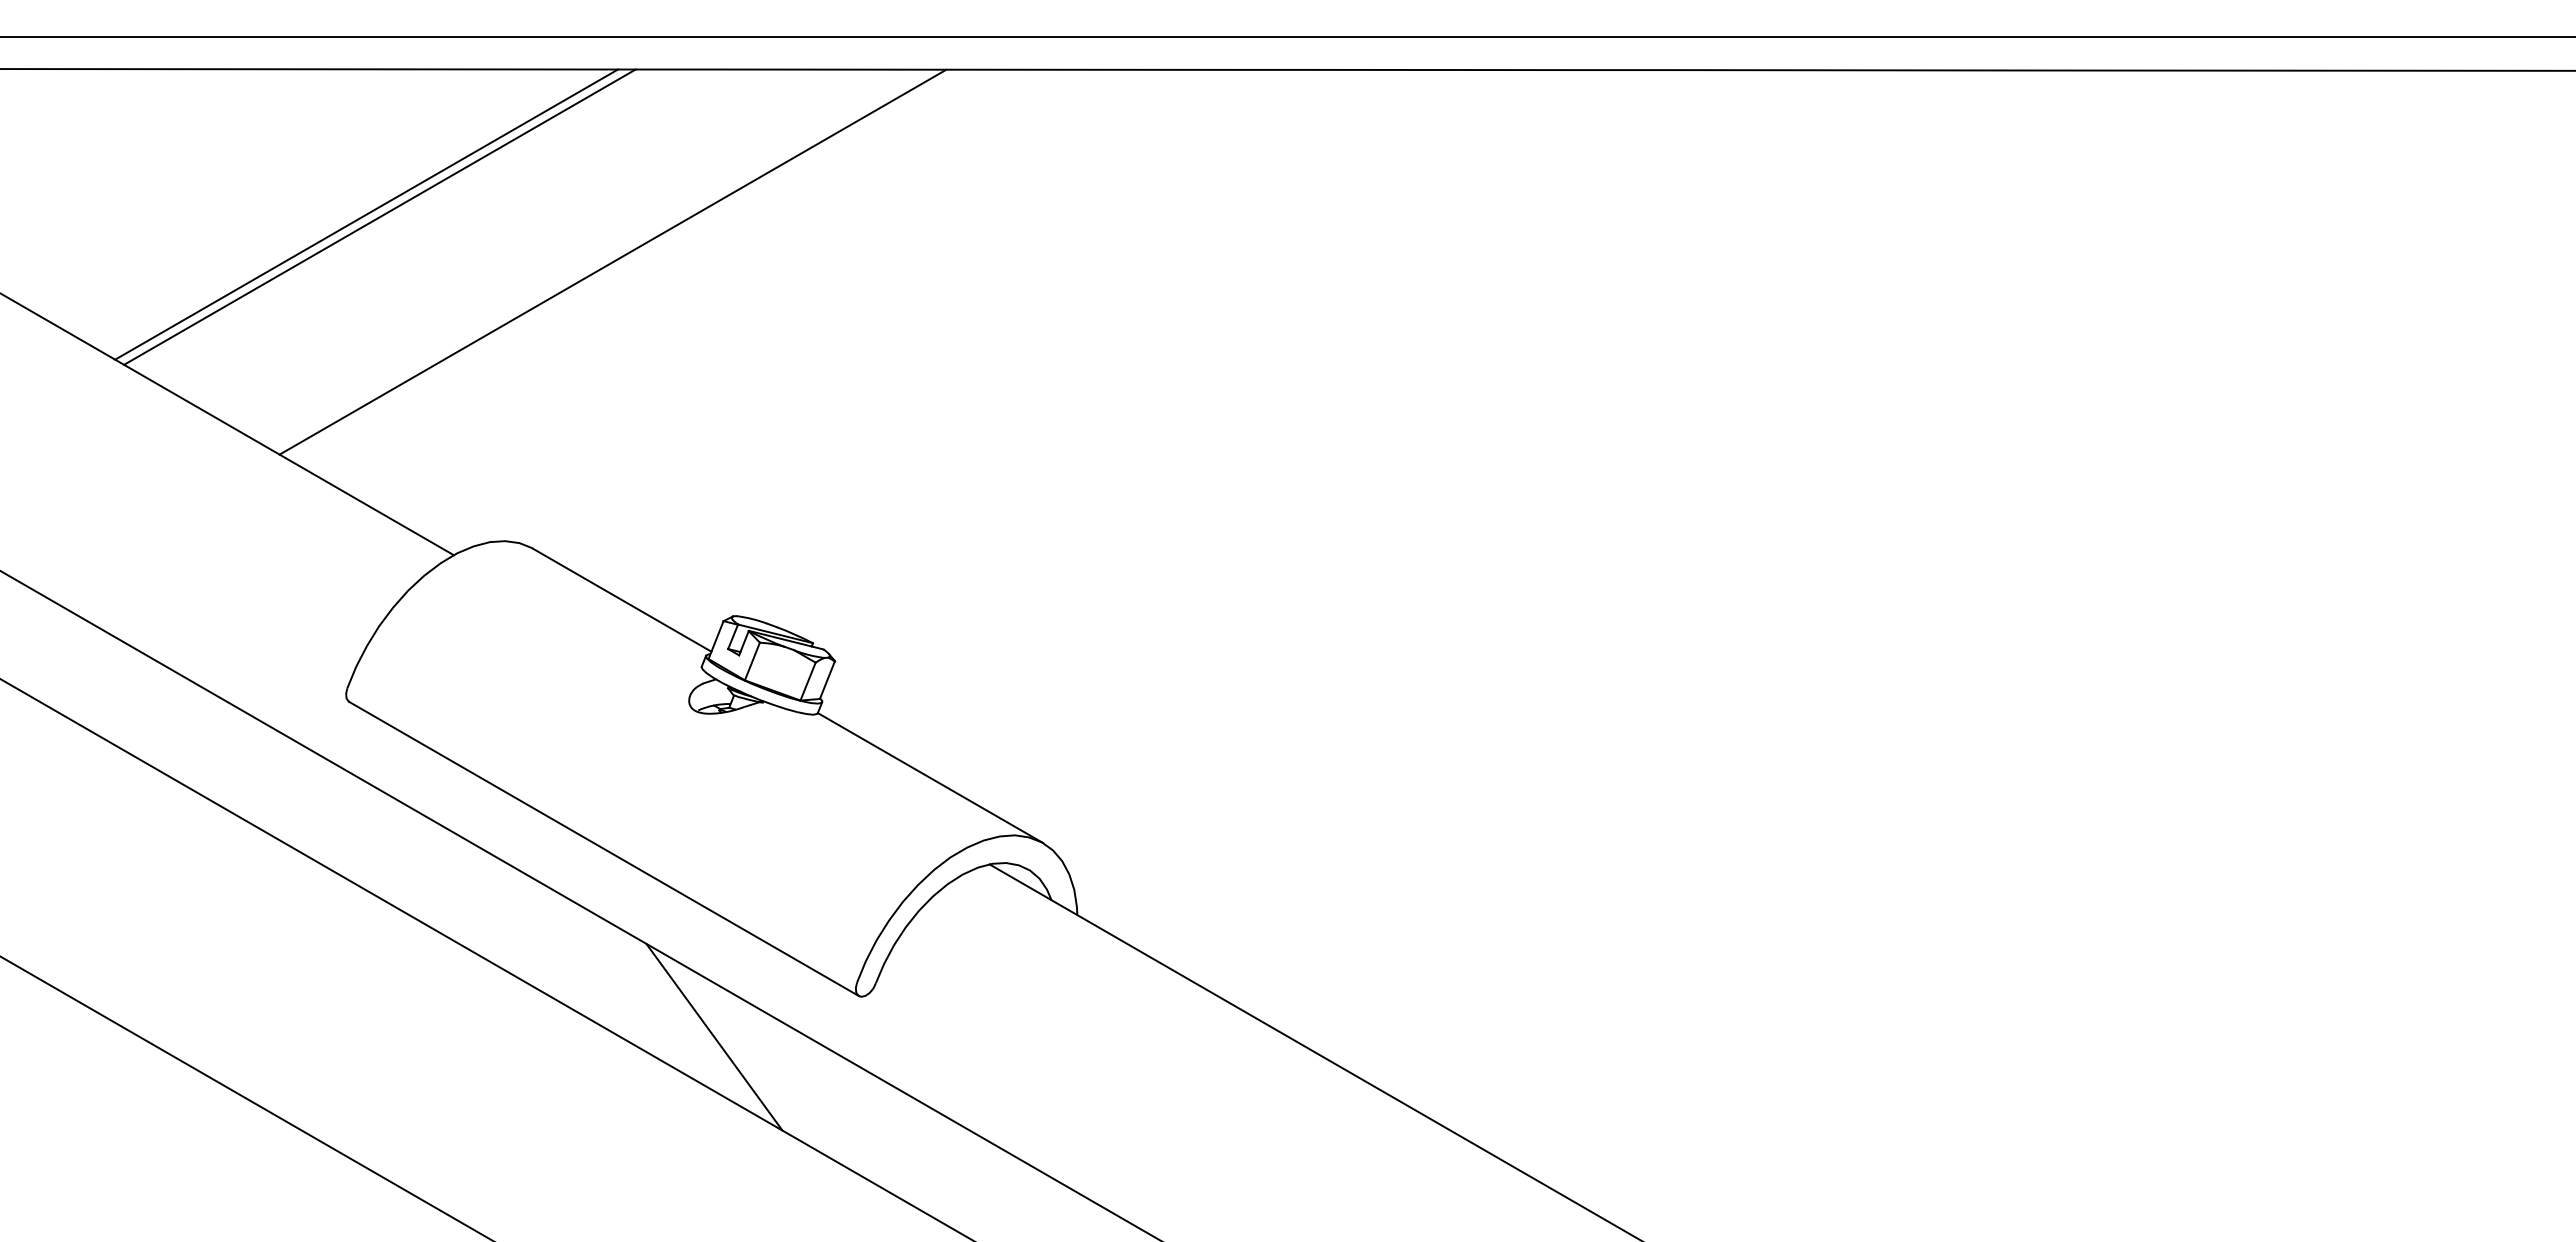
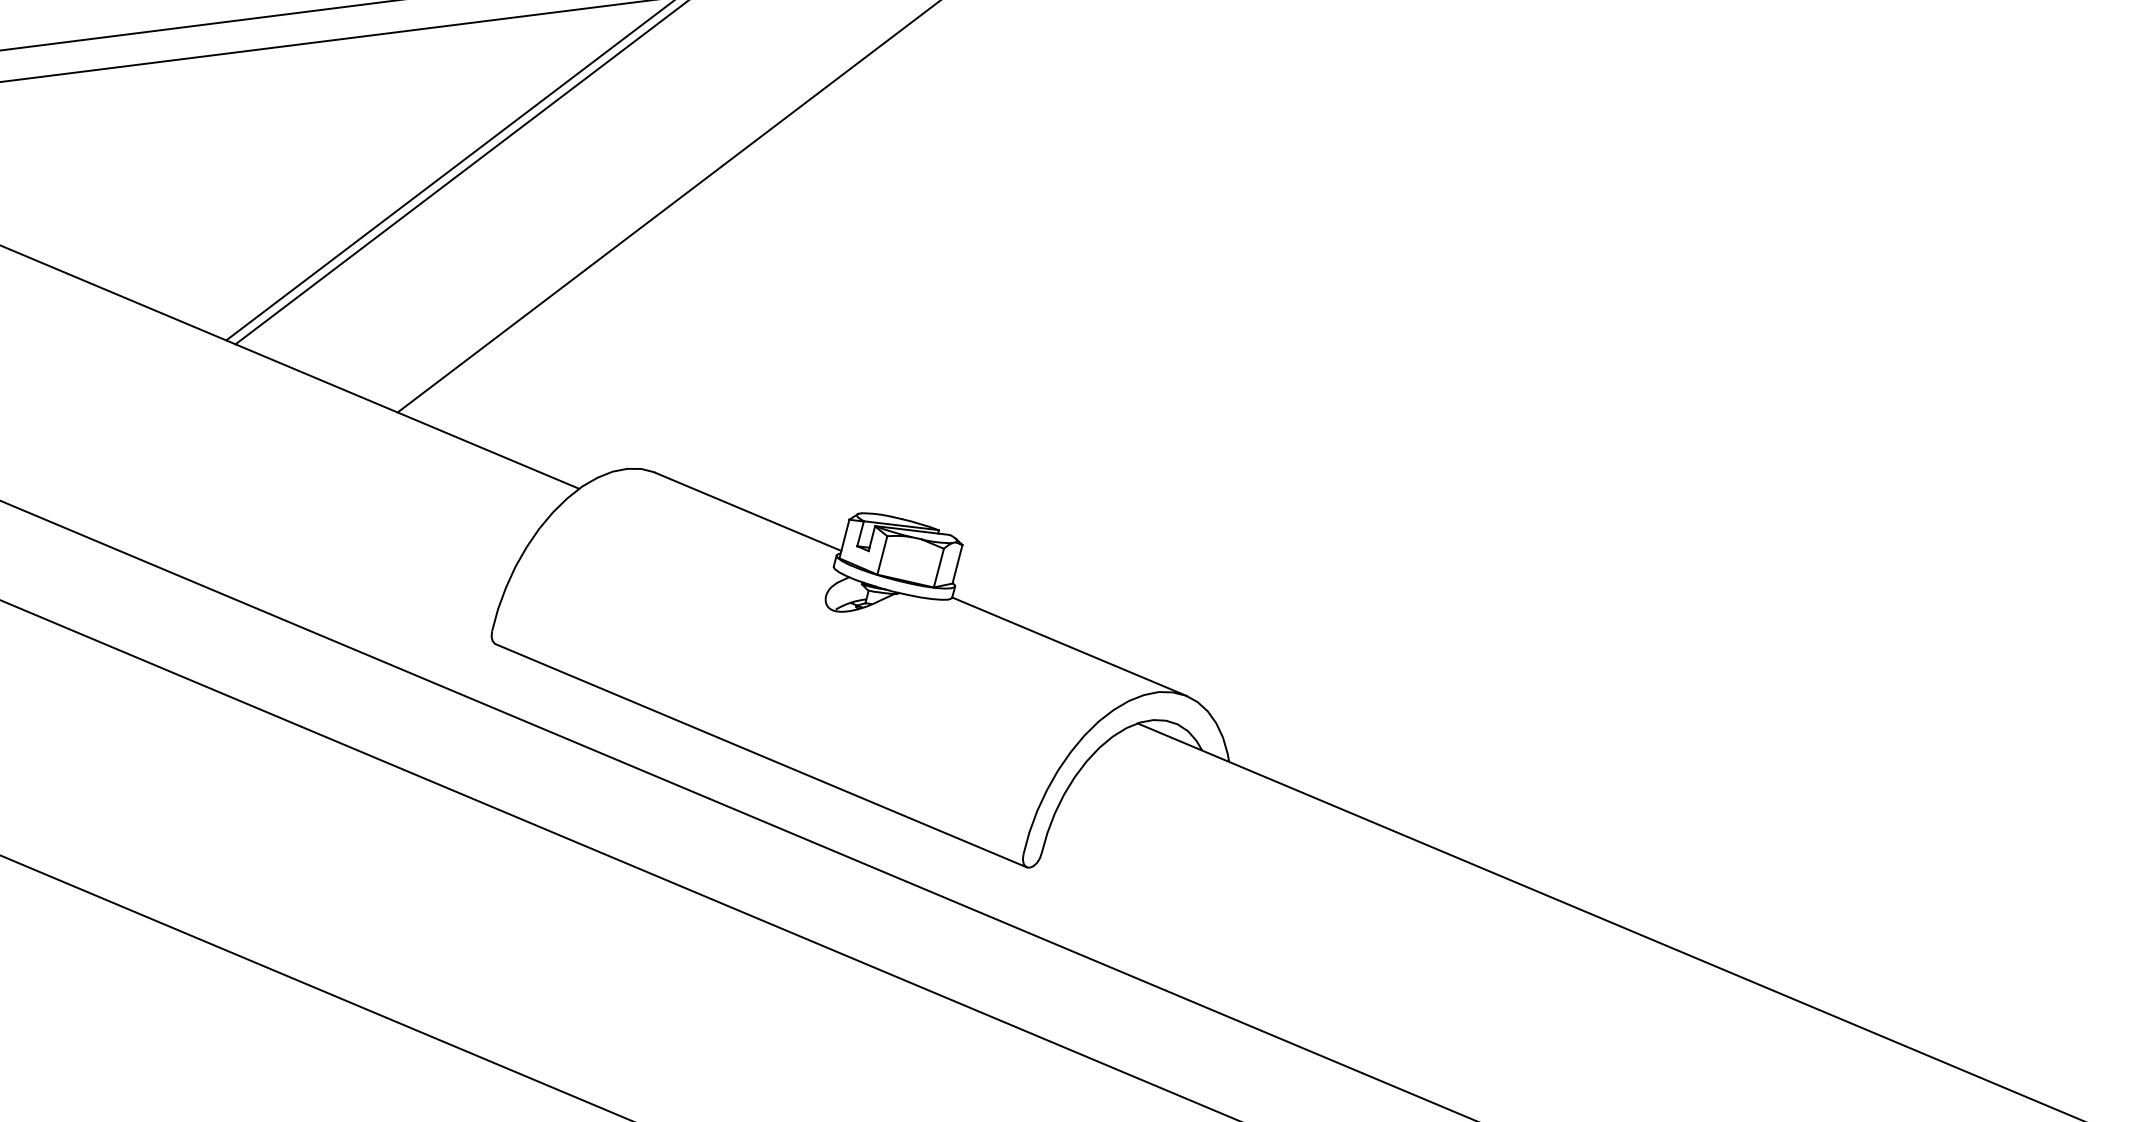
line: (714, 1036) -> (891, 924), removed

